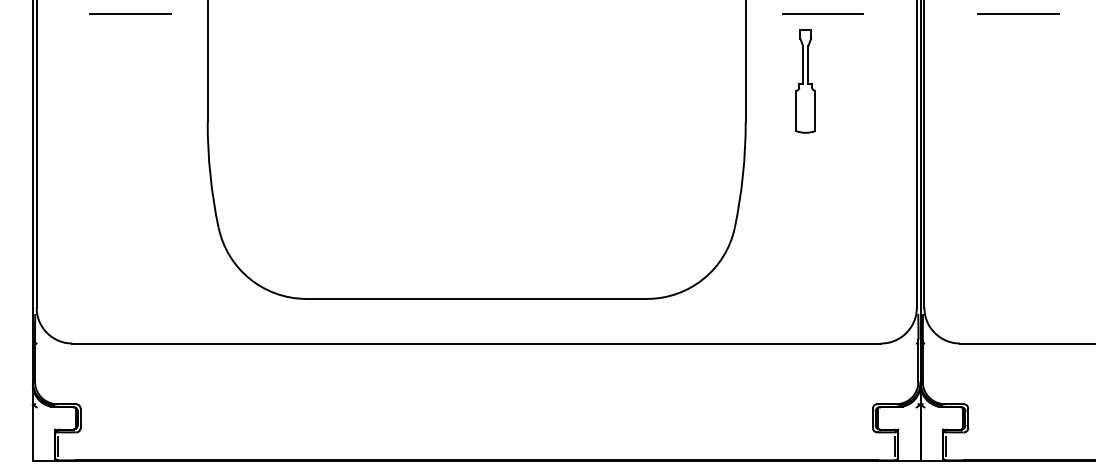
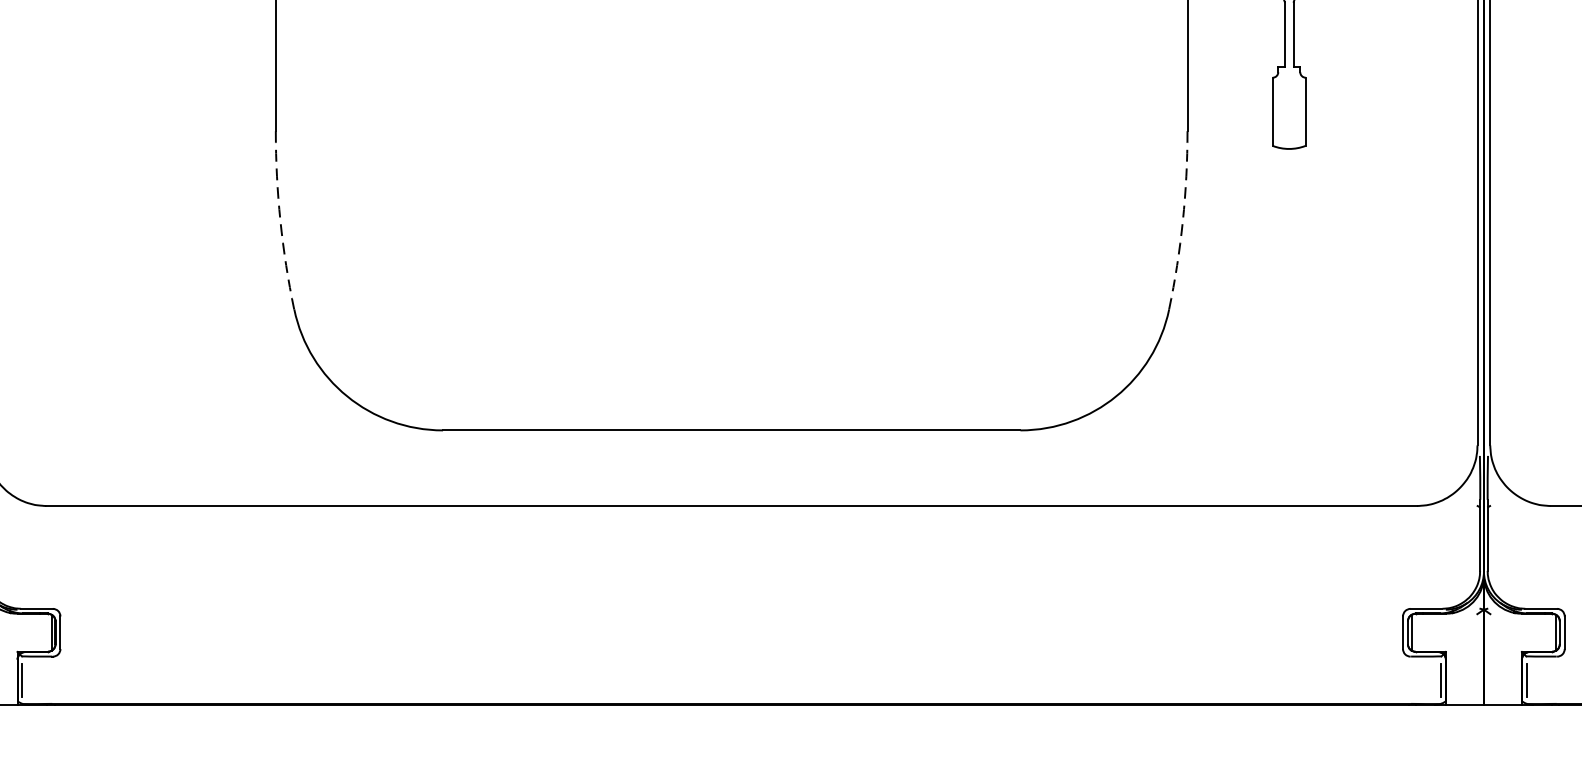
arc: (210, 175) -> (280, 221), solid -> dashed
arc: (742, 175) -> (1182, 221), solid -> dashed

